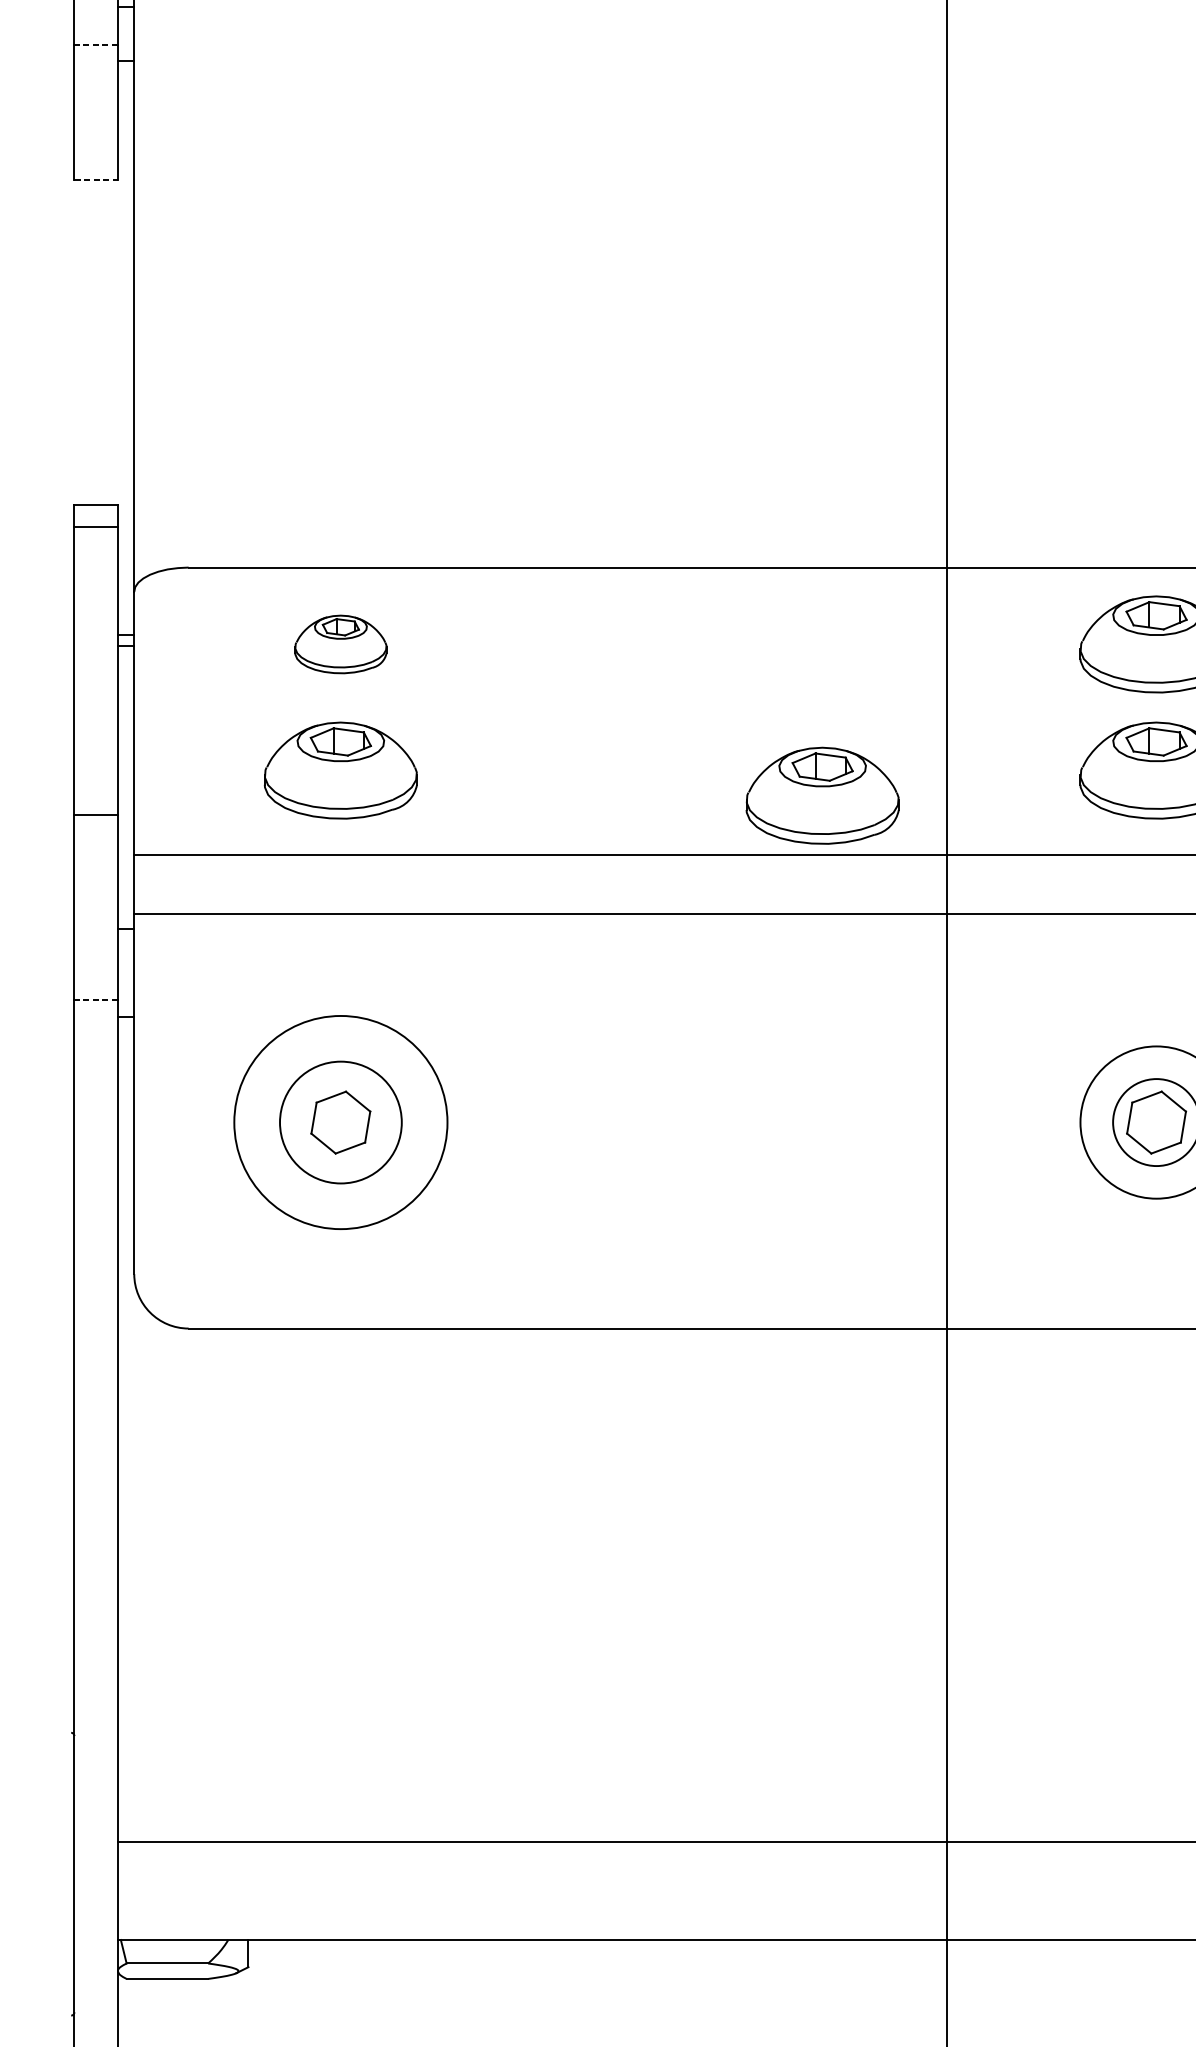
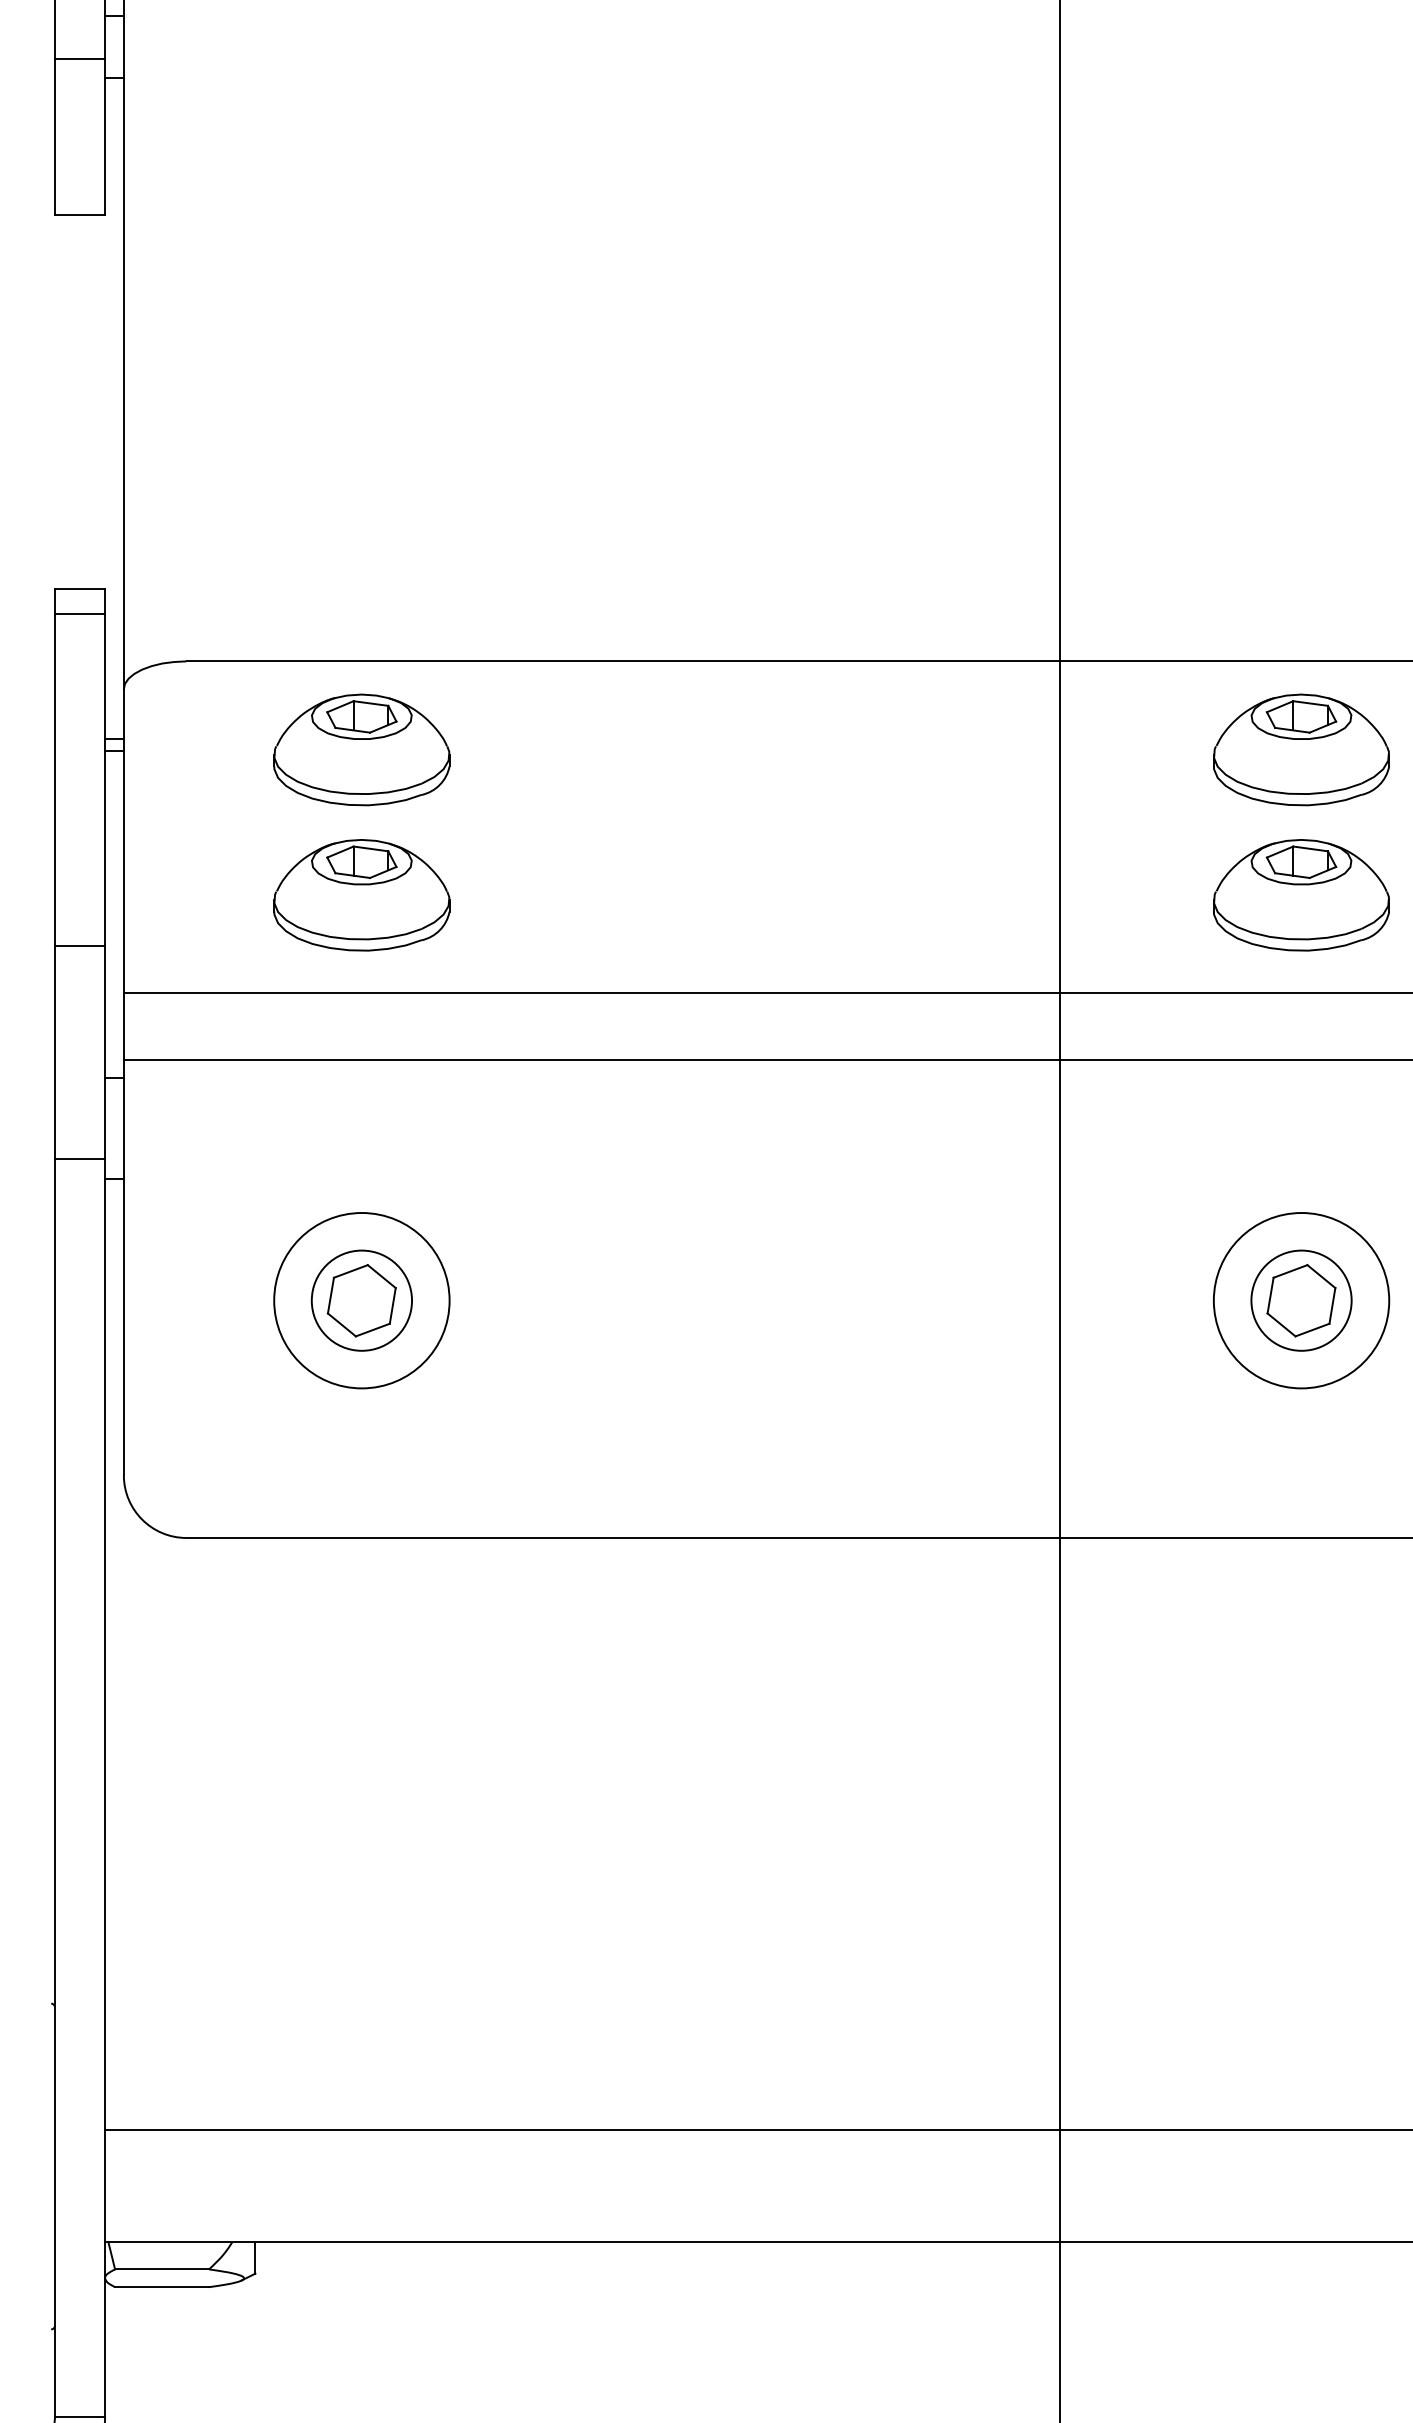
line: (95, 45) -> (79, 59), dashed -> solid
line: (96, 180) -> (80, 215), dashed -> solid
part: (340, 644) -> (361, 749), size x1.67
part: (822, 795) -> (916, 924), removed
line: (95, 999) -> (79, 1159), dashed -> solid
circle: (340, 1122) -> (361, 1300), size x0.71
circle: (340, 1122) -> (361, 1300), size x0.71

